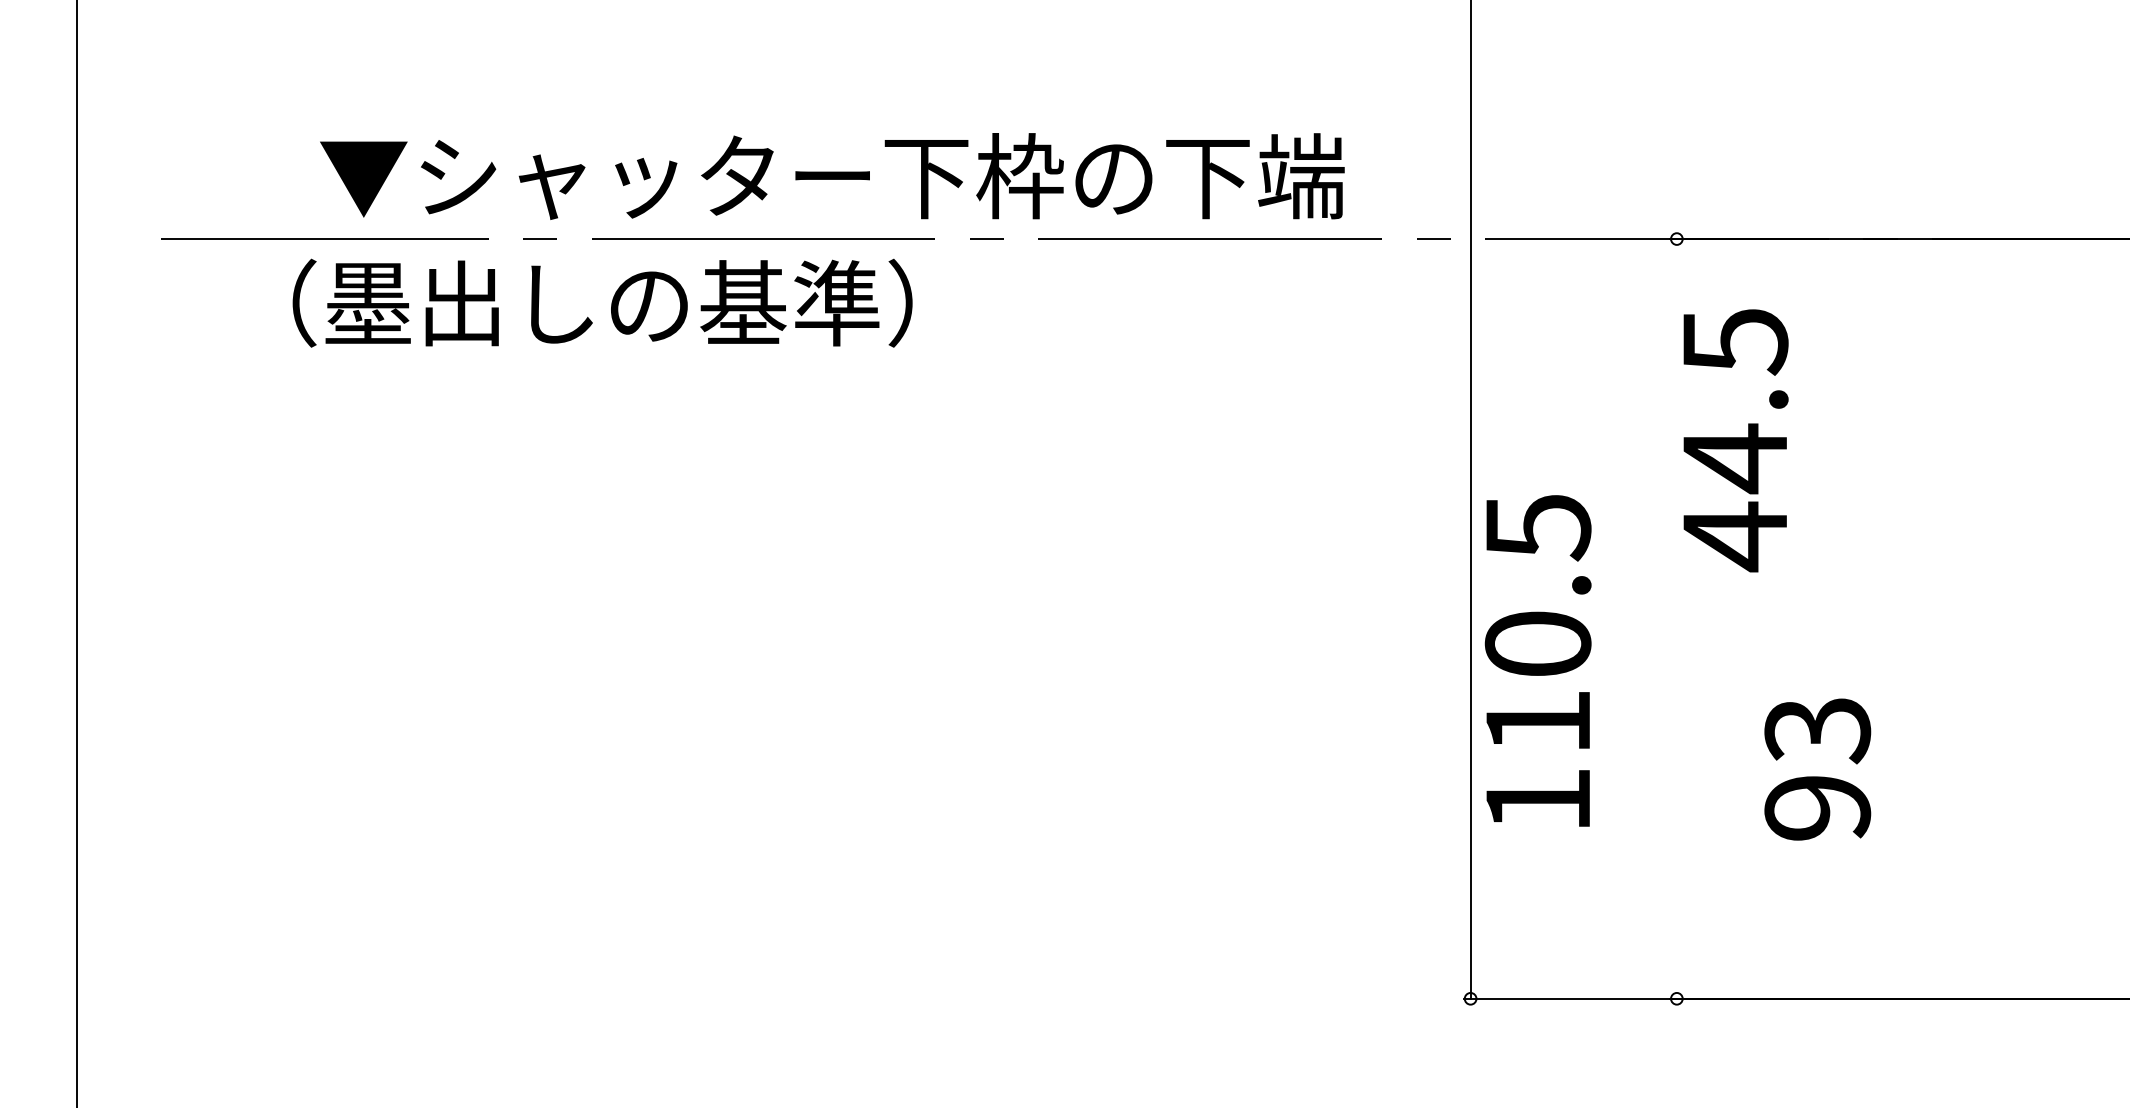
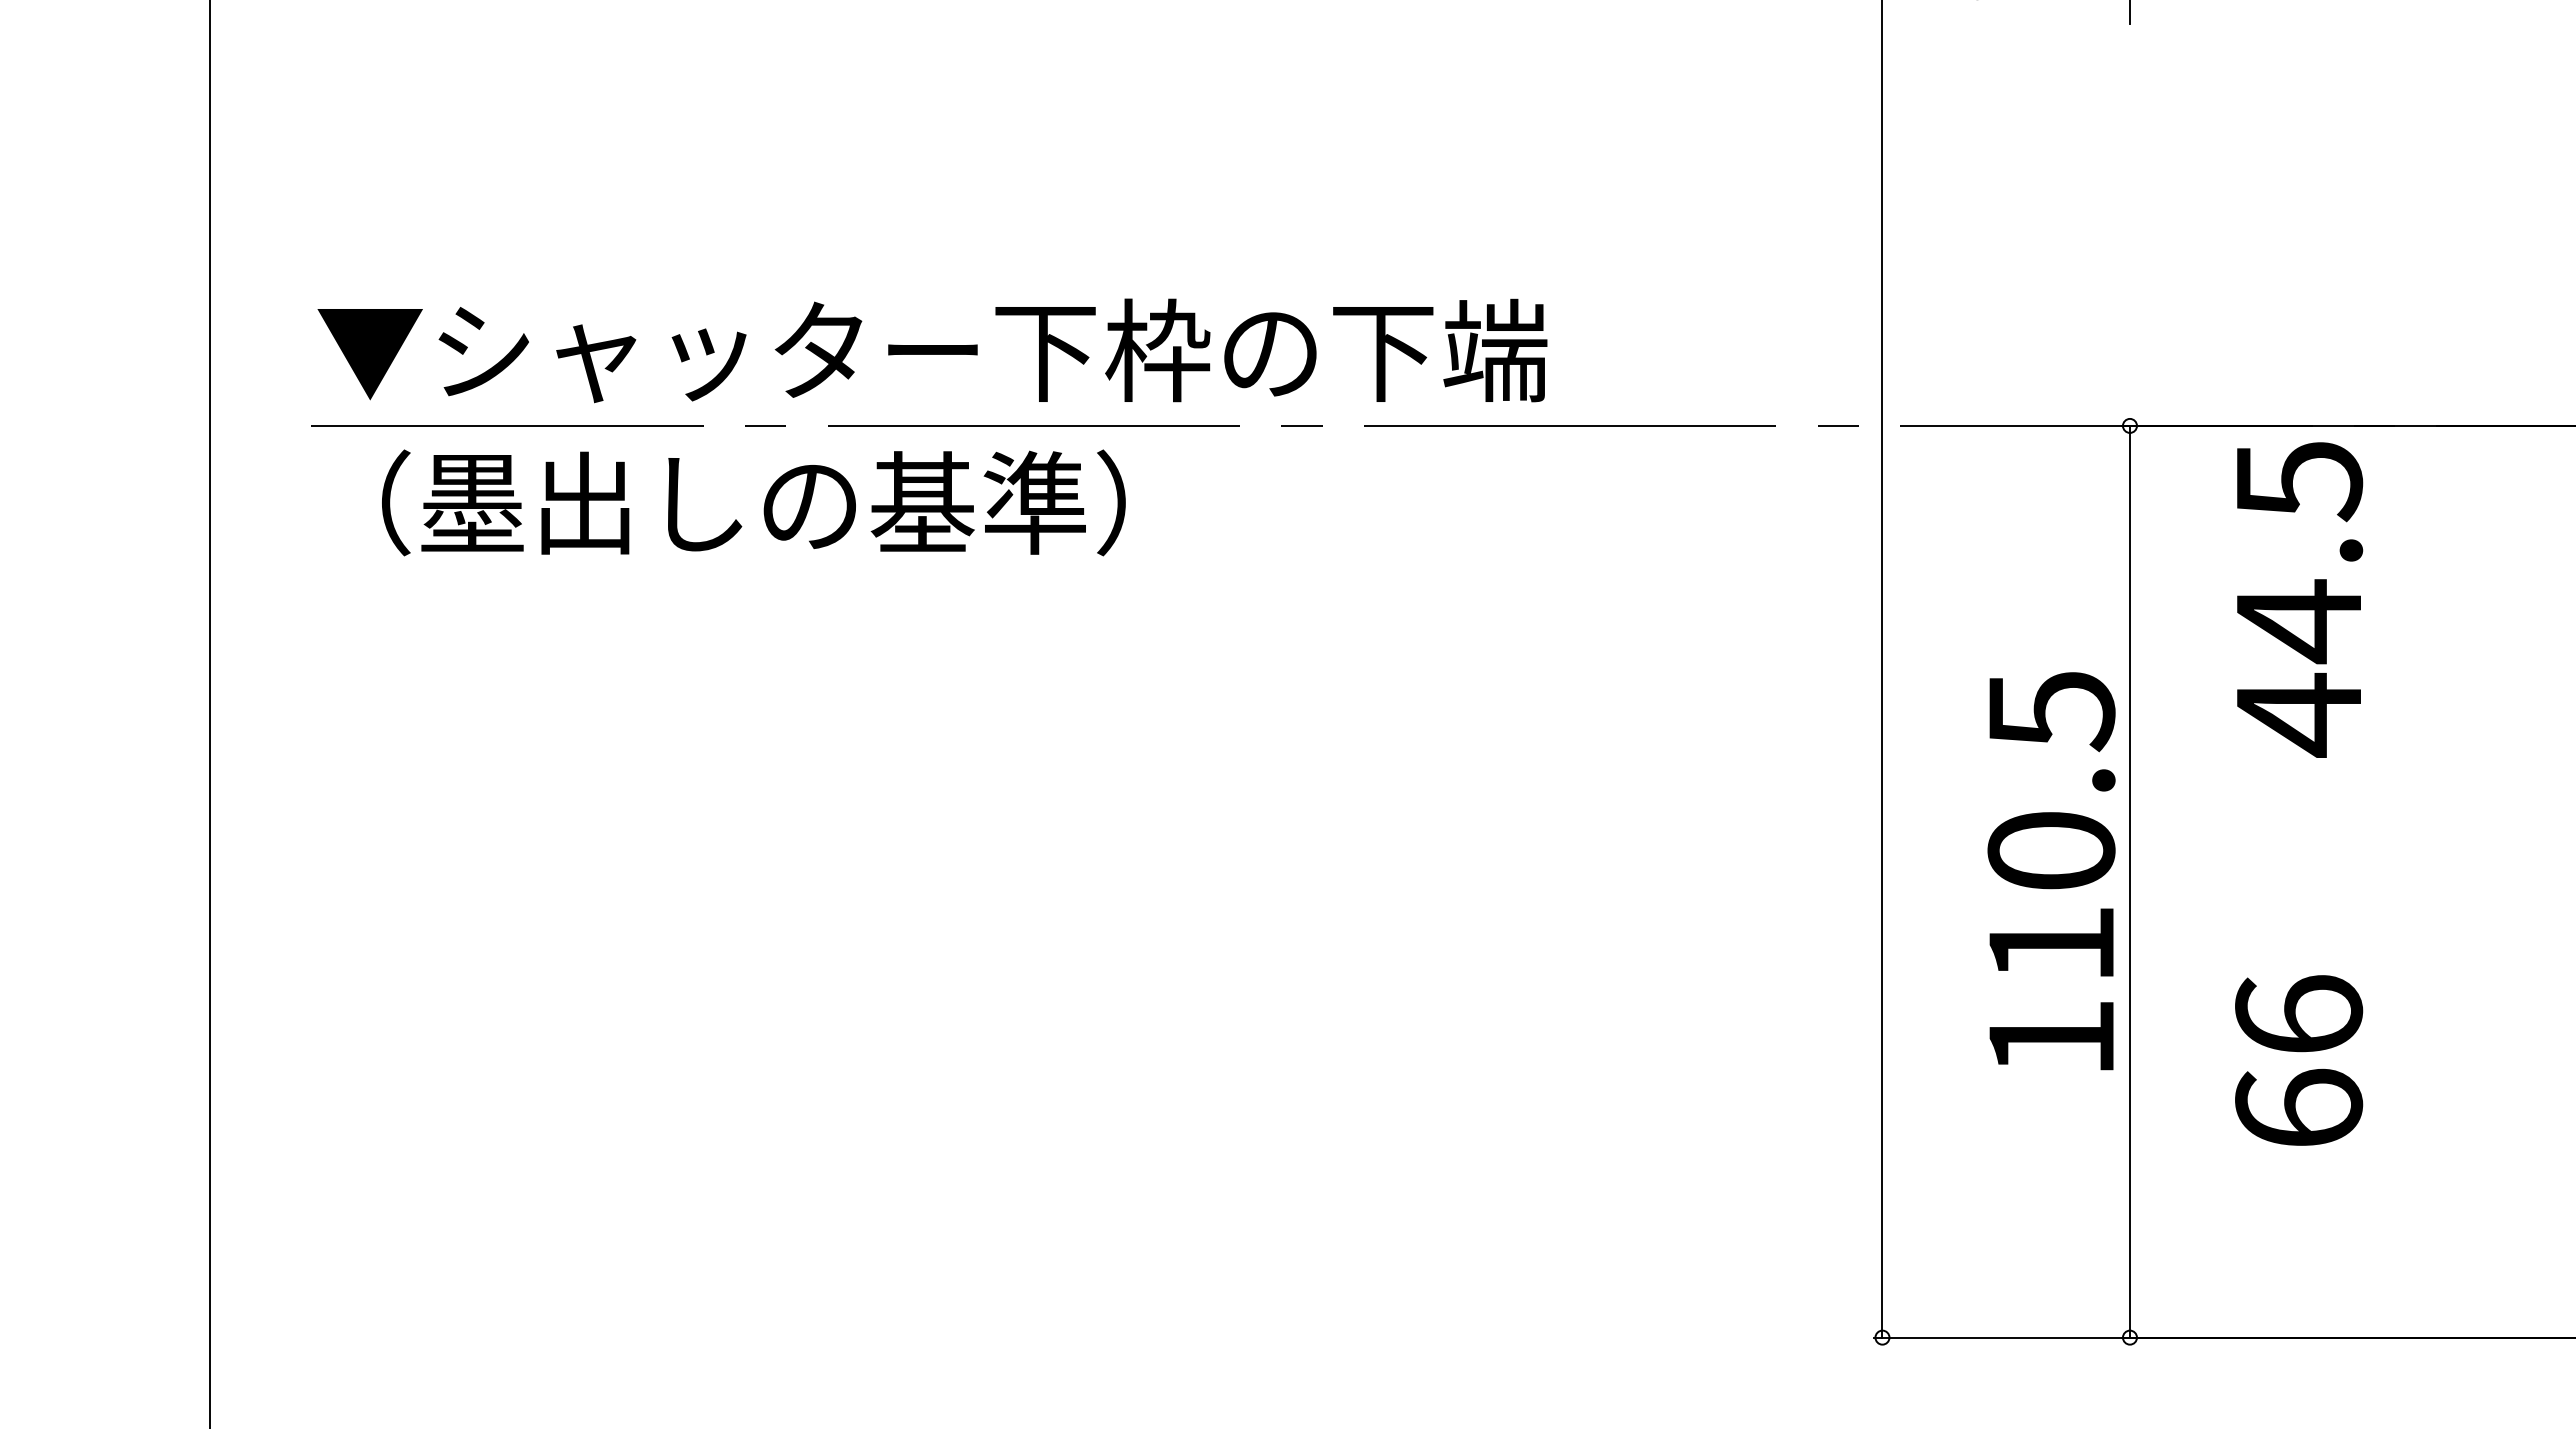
text: (832, 176) -> (932, 350), moved
text: (602, 302) -> (753, 502), moved
text: (1736, 440) -> (2300, 599), moved
line: (1676, 618) -> (2129, 881), added
text: (1538, 661) -> (2051, 871), moved
text: (1818, 768) -> (2299, 1061), 93 -> 66

